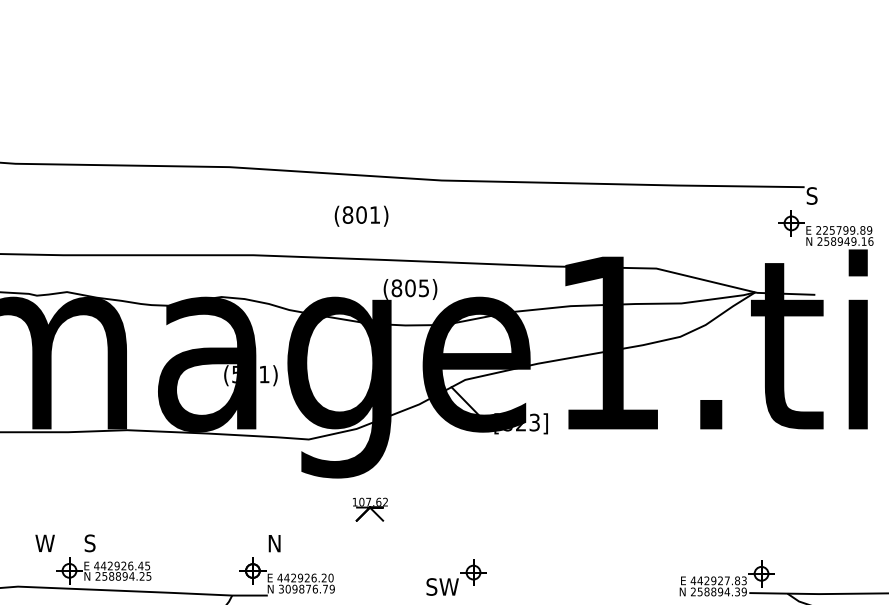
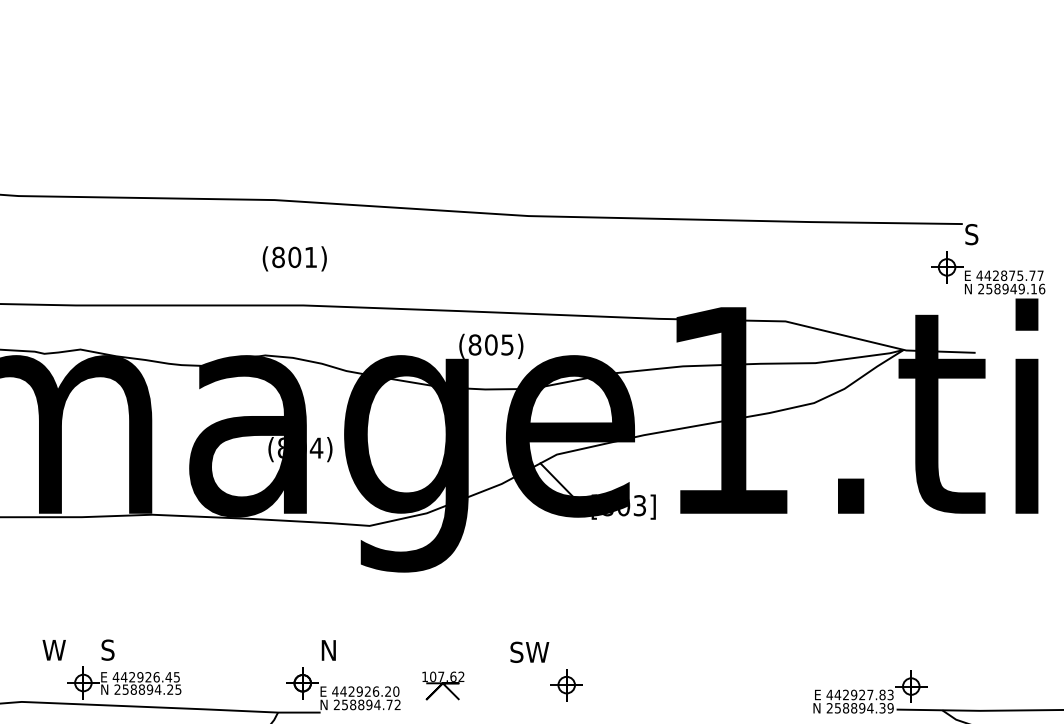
text: (361, 215) -> (294, 258), moved
text: (843, 230) -> (1009, 275), 225799.89 -> 442875.77
text: (250, 373) -> (300, 447), (521) -> (804)
text: (520, 424) -> (623, 508), [823] -> [803]
part: (370, 509) -> (443, 685), moved
text: (442, 586) -> (529, 651), moved
text: (306, 588) -> (367, 704), 309876.79 -> 258894.72

